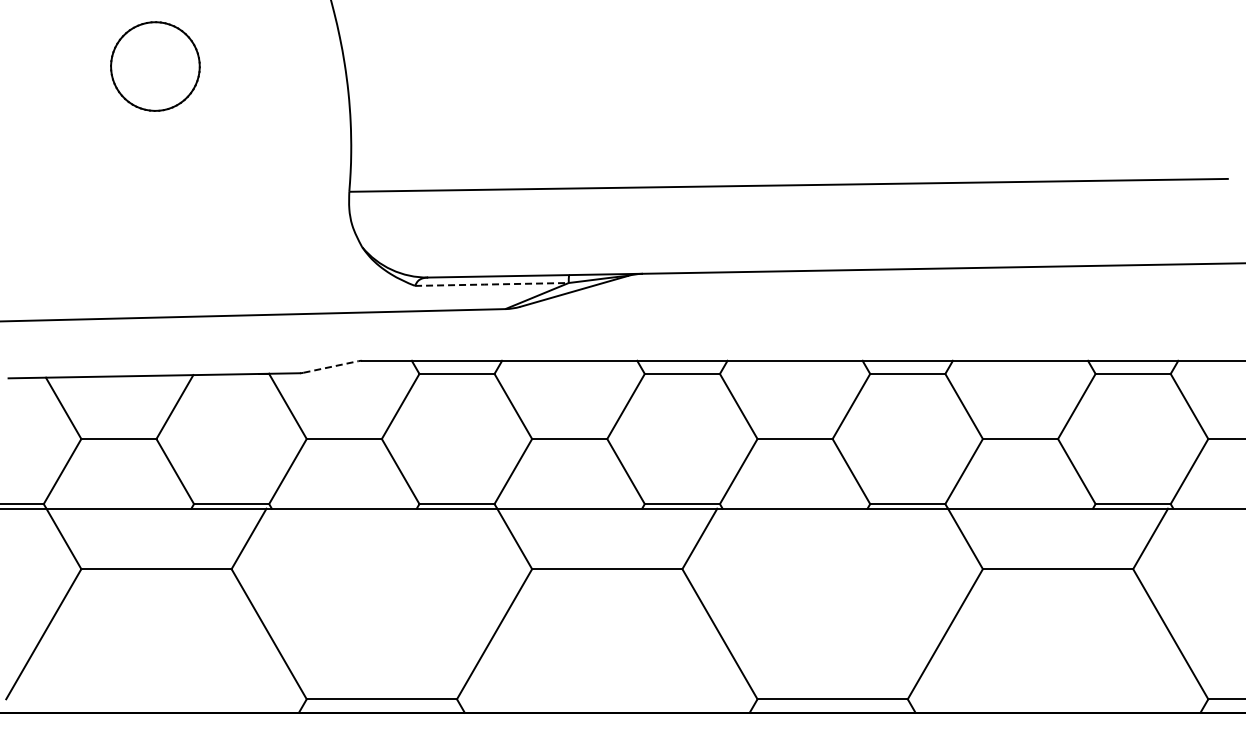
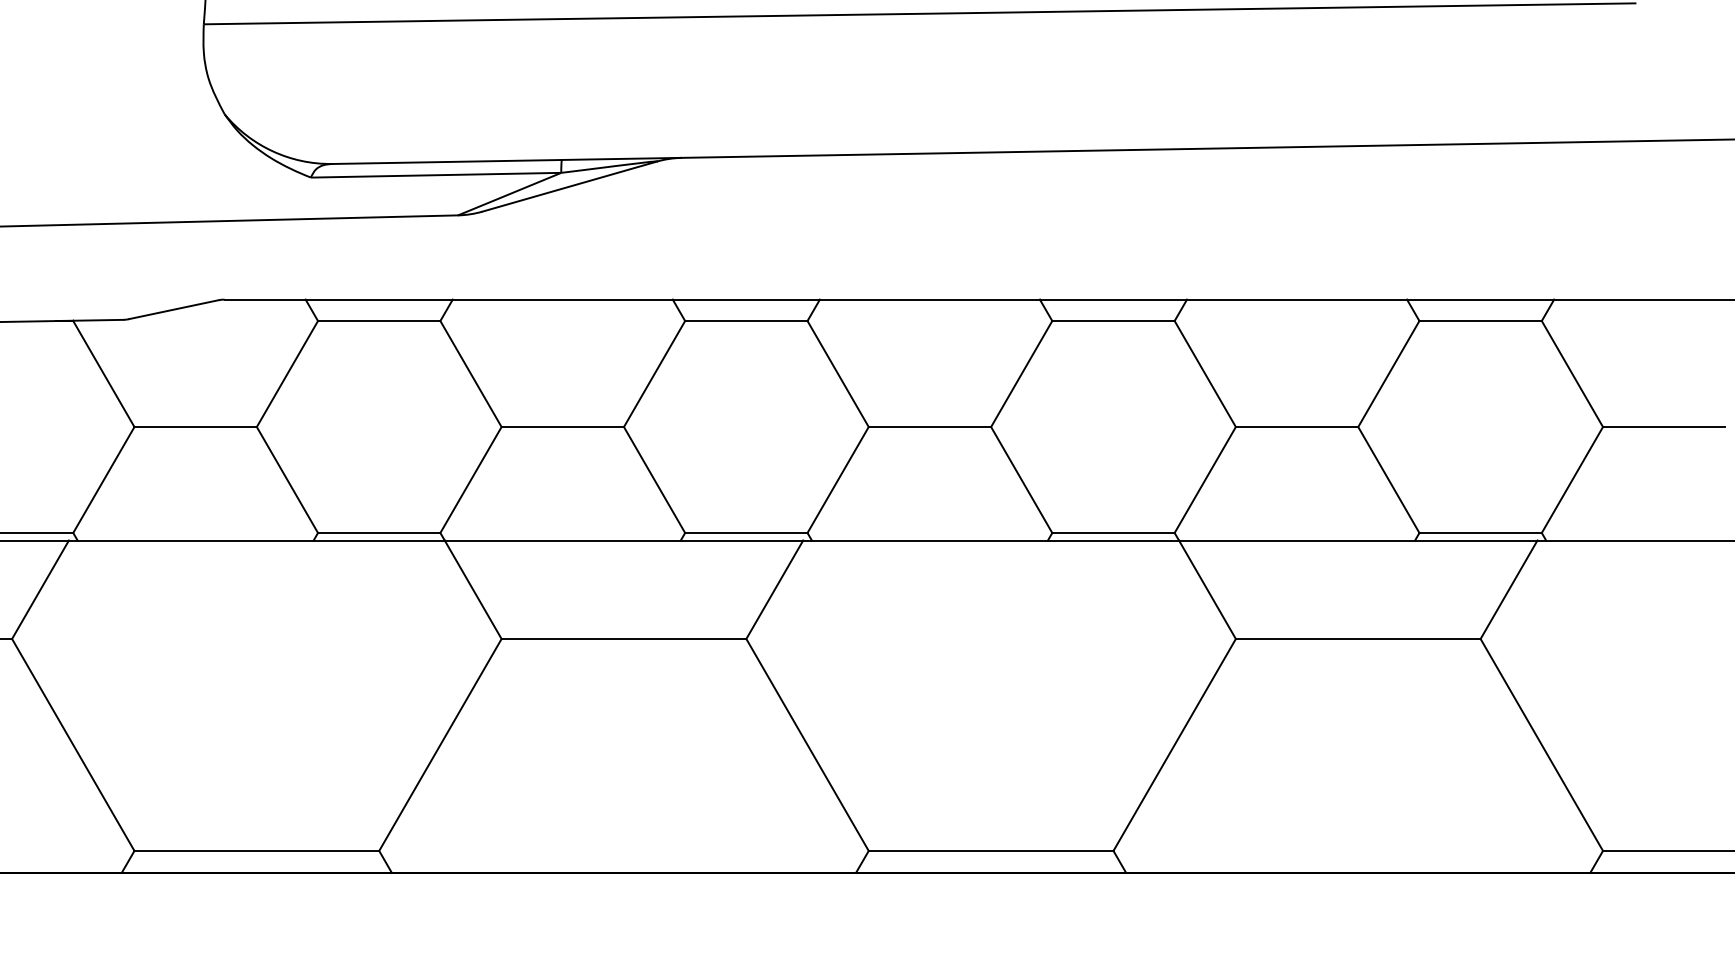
line: (490, 284) -> (433, 175), dashed -> solid
line: (331, 366) -> (174, 308), dashed -> solid

